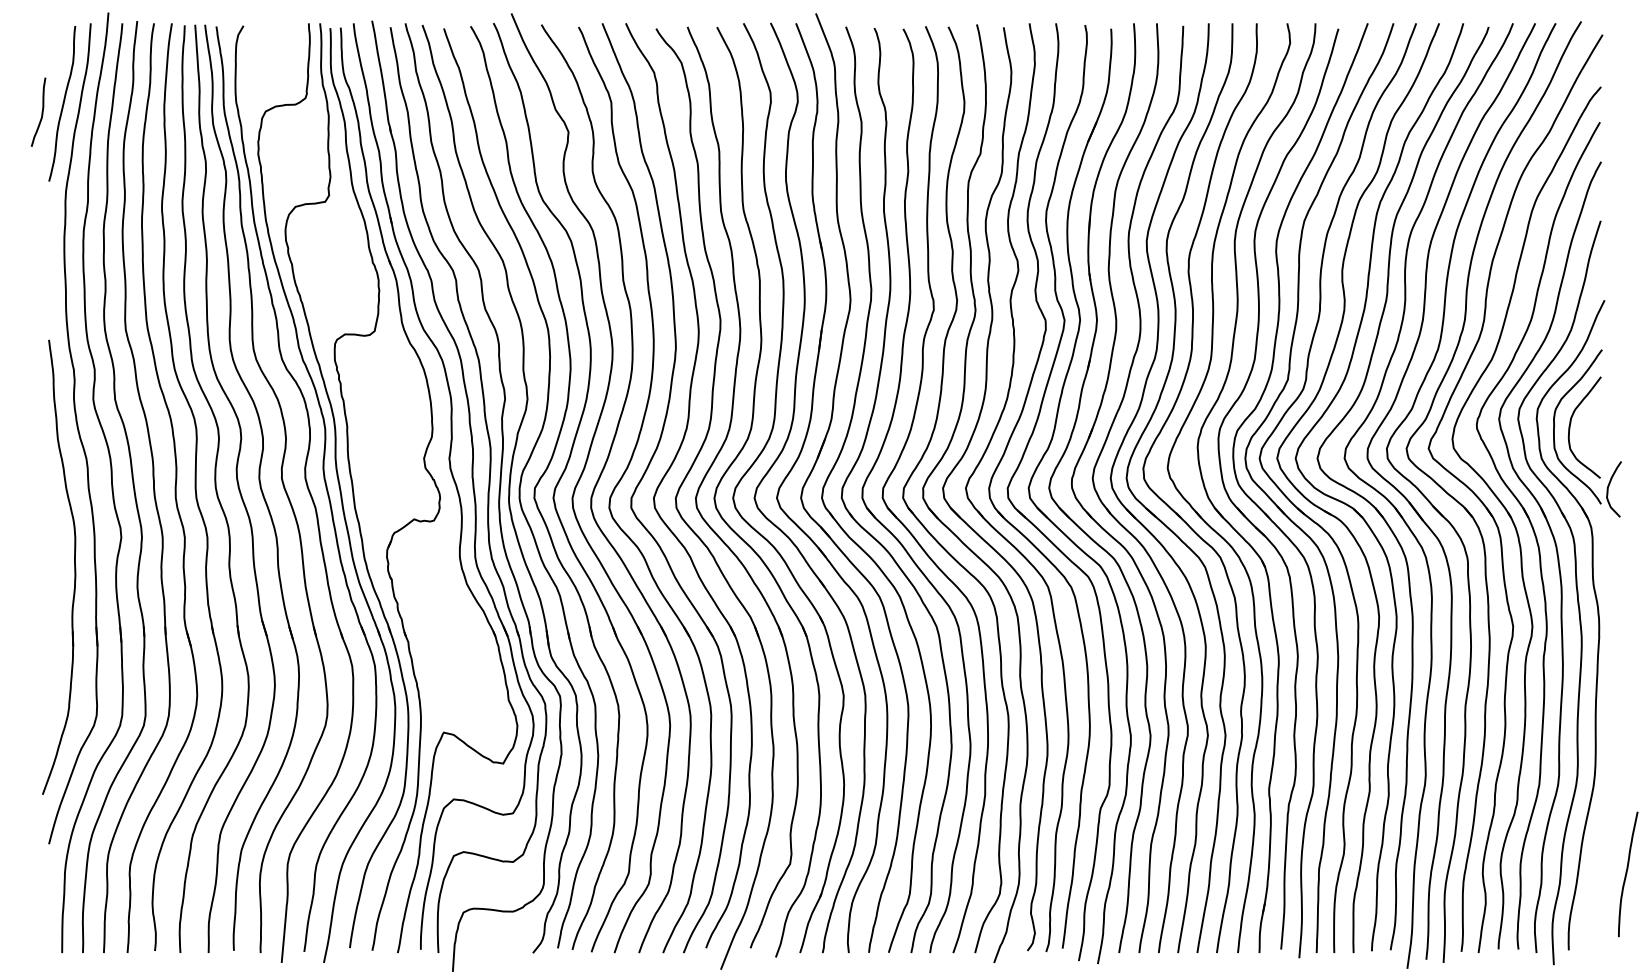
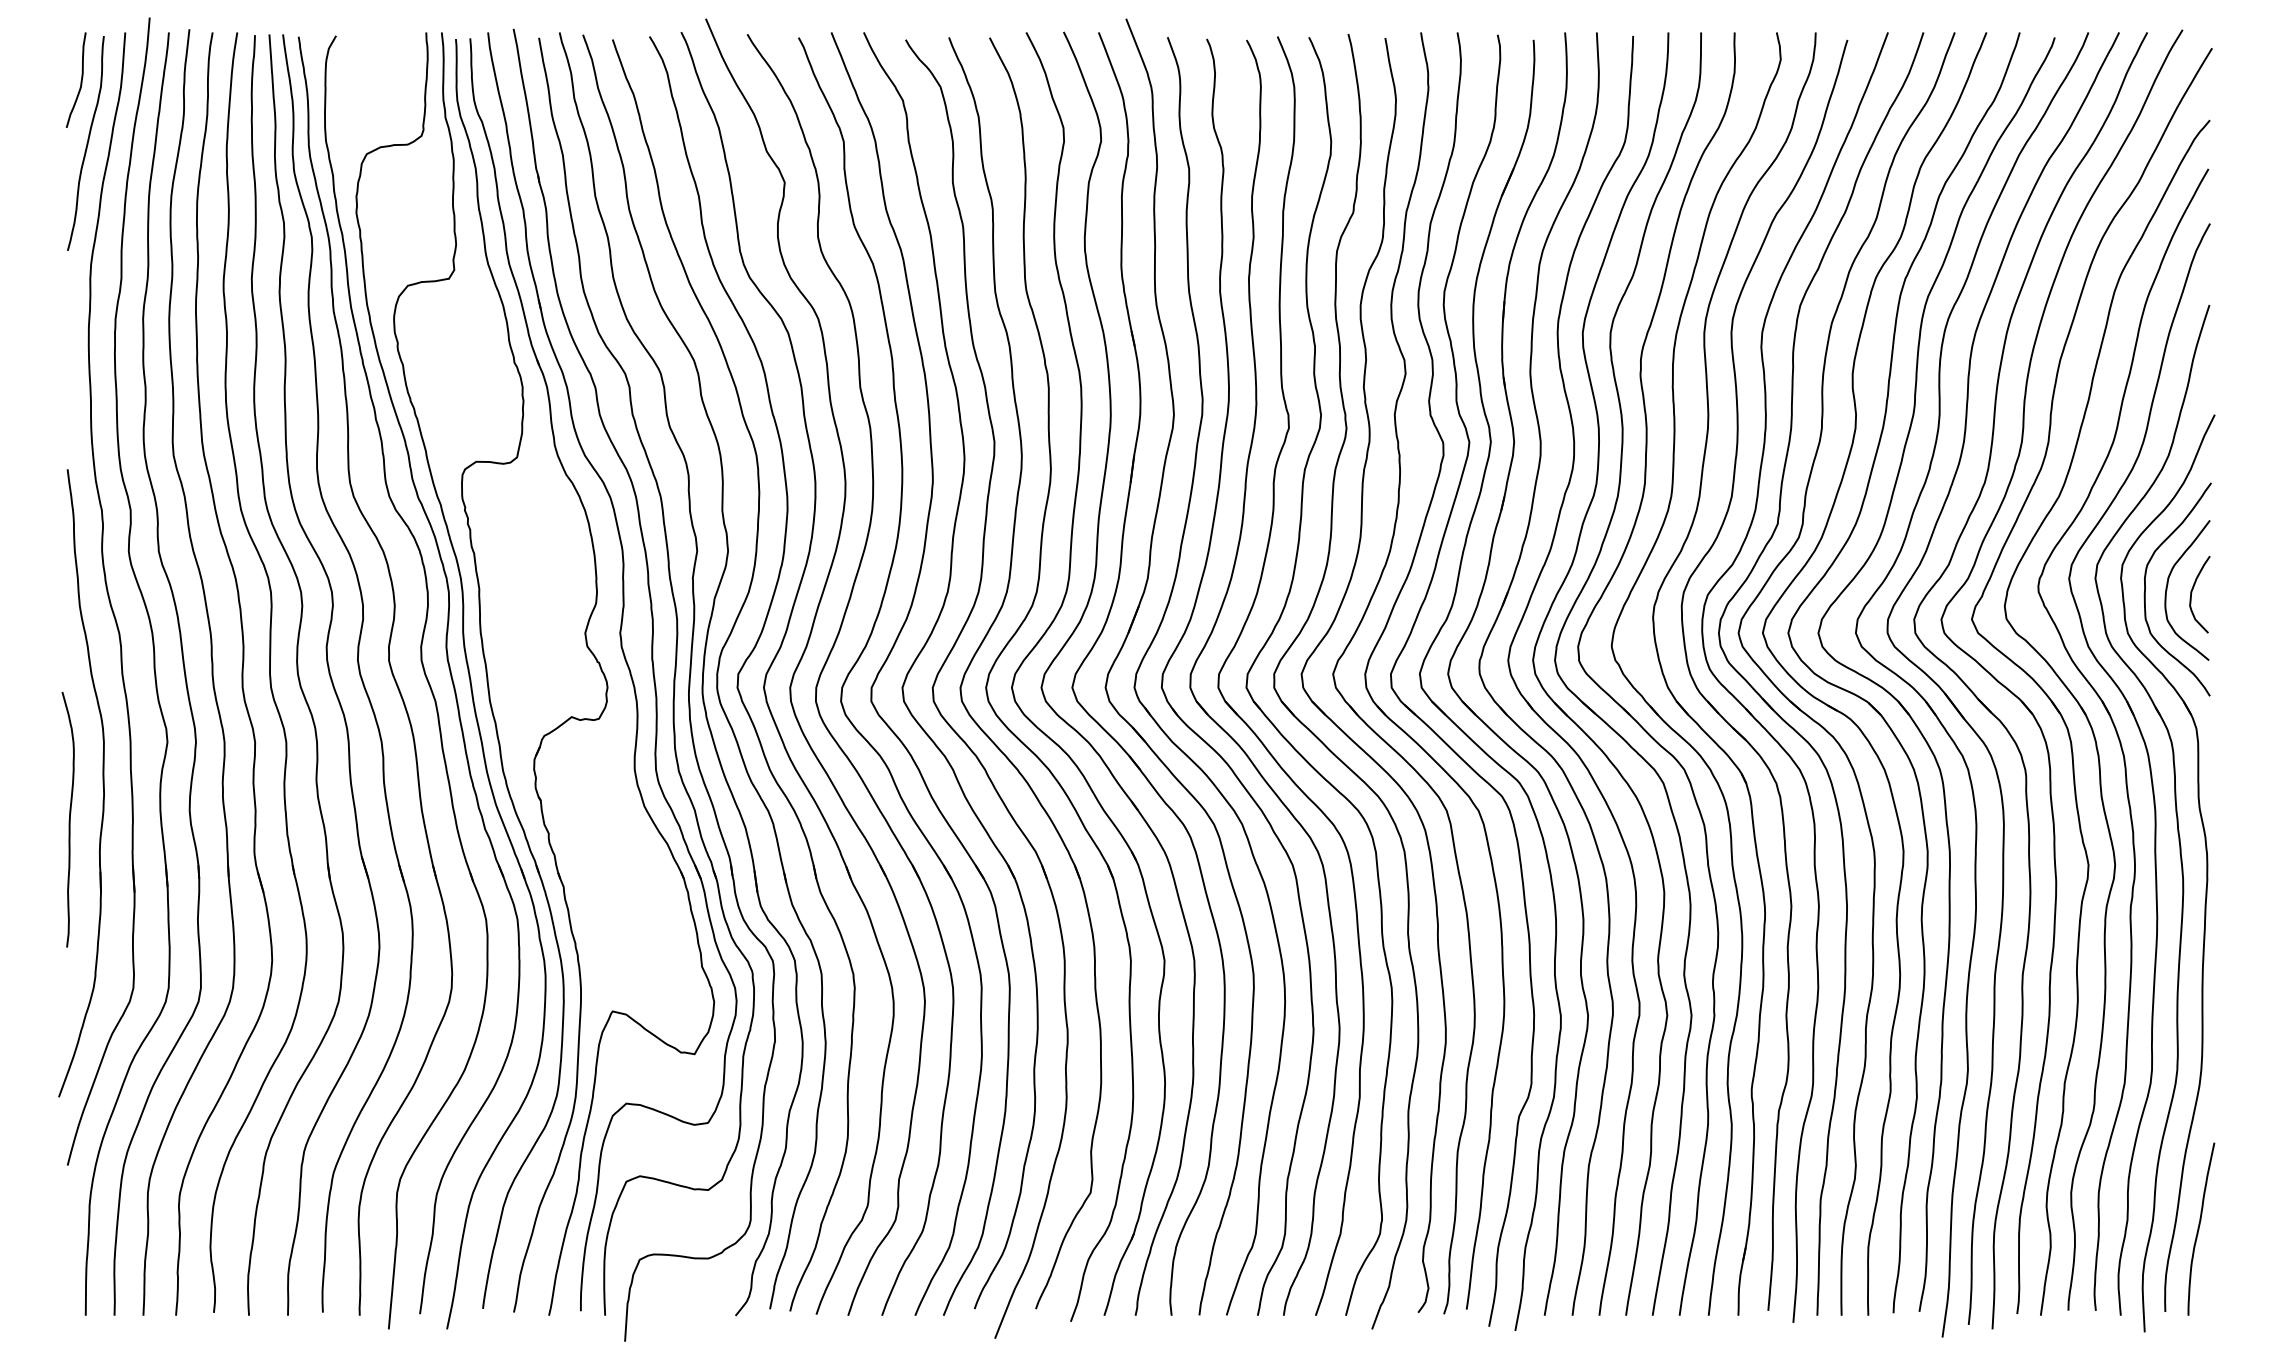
curve: (41, 112) -> (80, 80), moved
curve: (1608, 488) -> (2192, 593), moved
curve: (49, 594) -> (68, 820), added
curve: (1626, 873) -> (2199, 1228), moved

